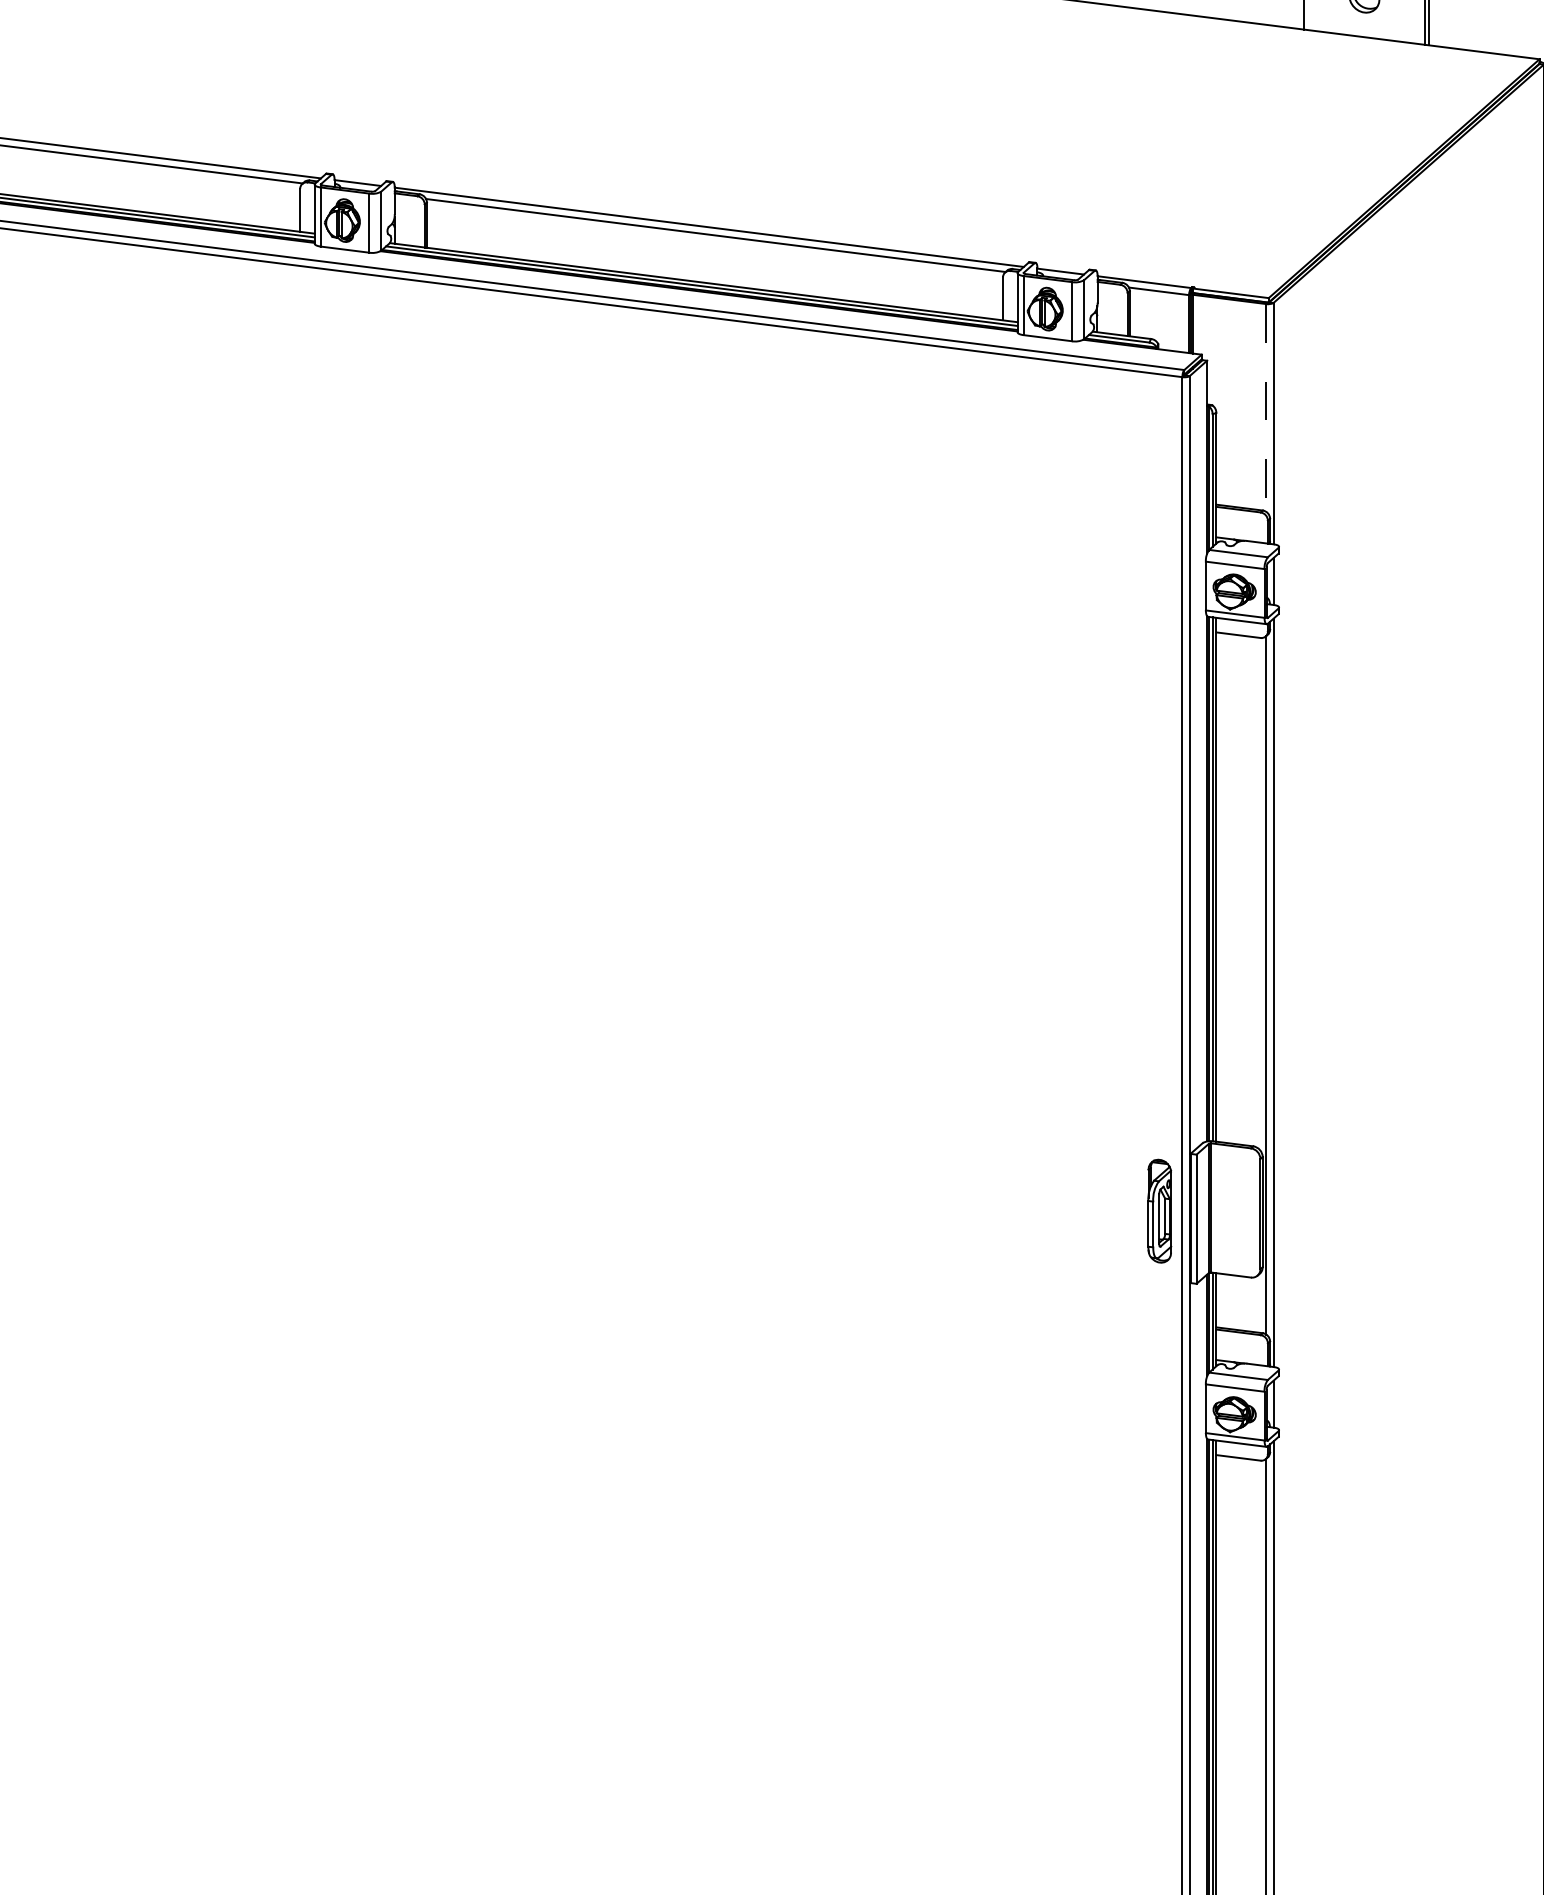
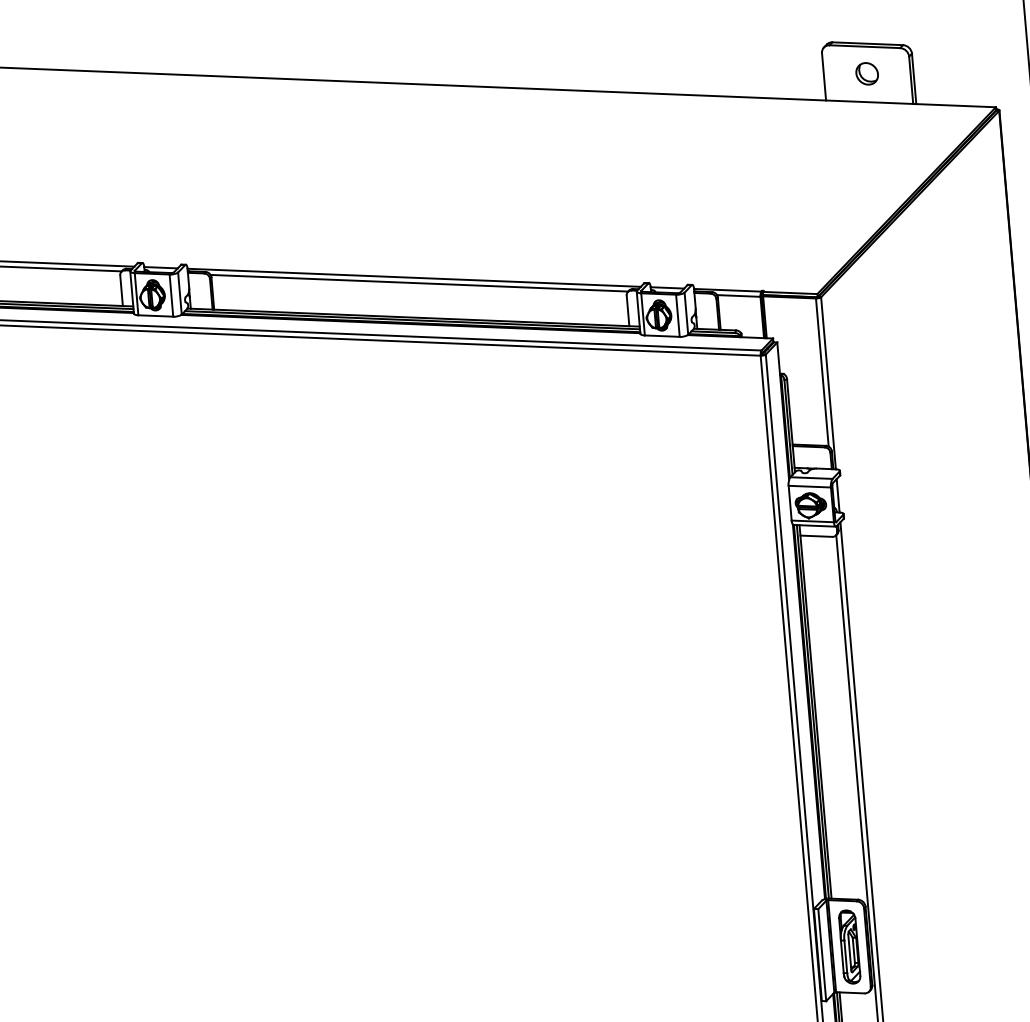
line: (1266, 407) -> (822, 372), dashed -> solid
part: (1159, 1210) -> (849, 946), moved

